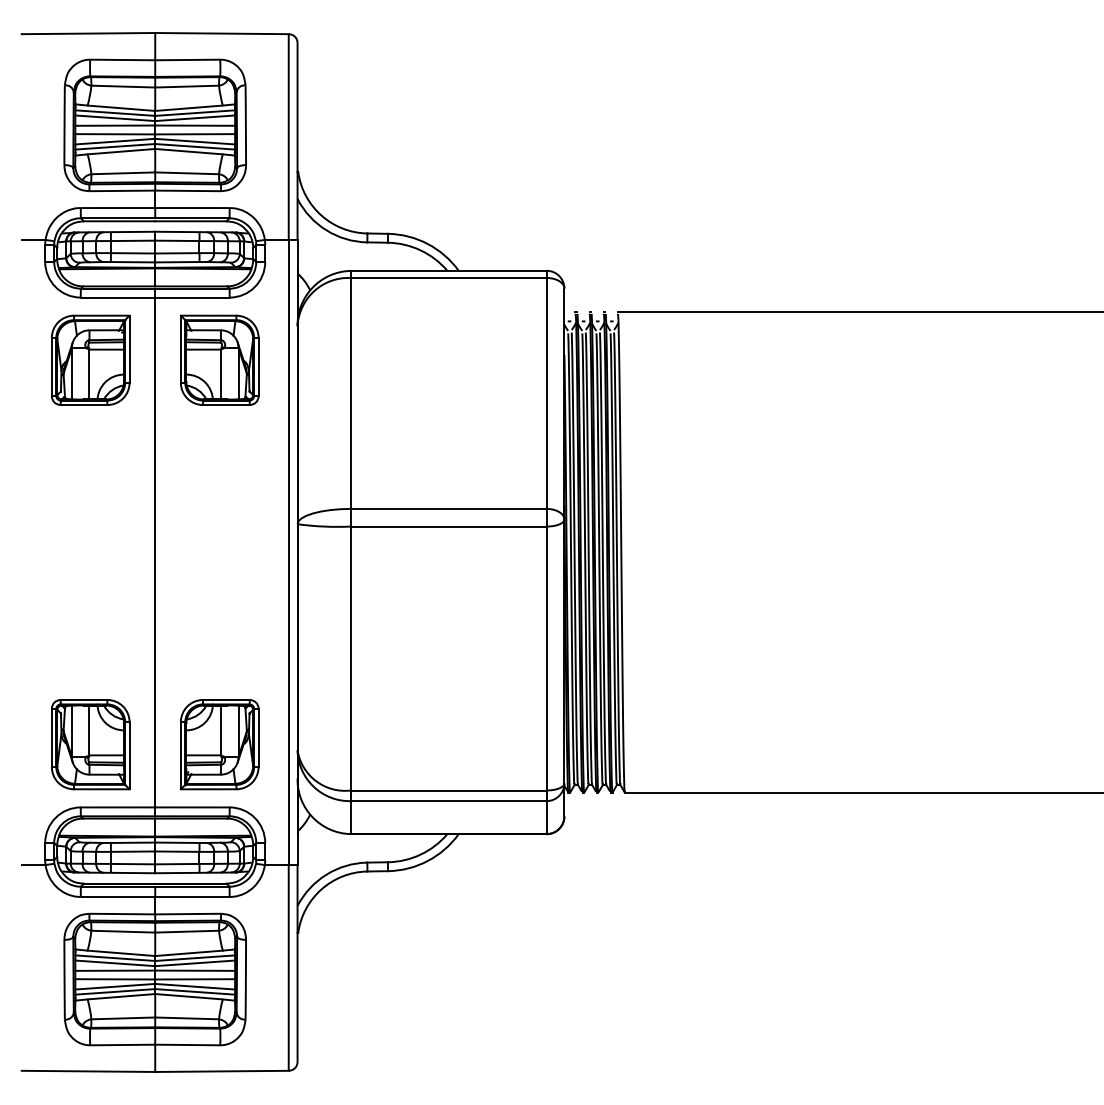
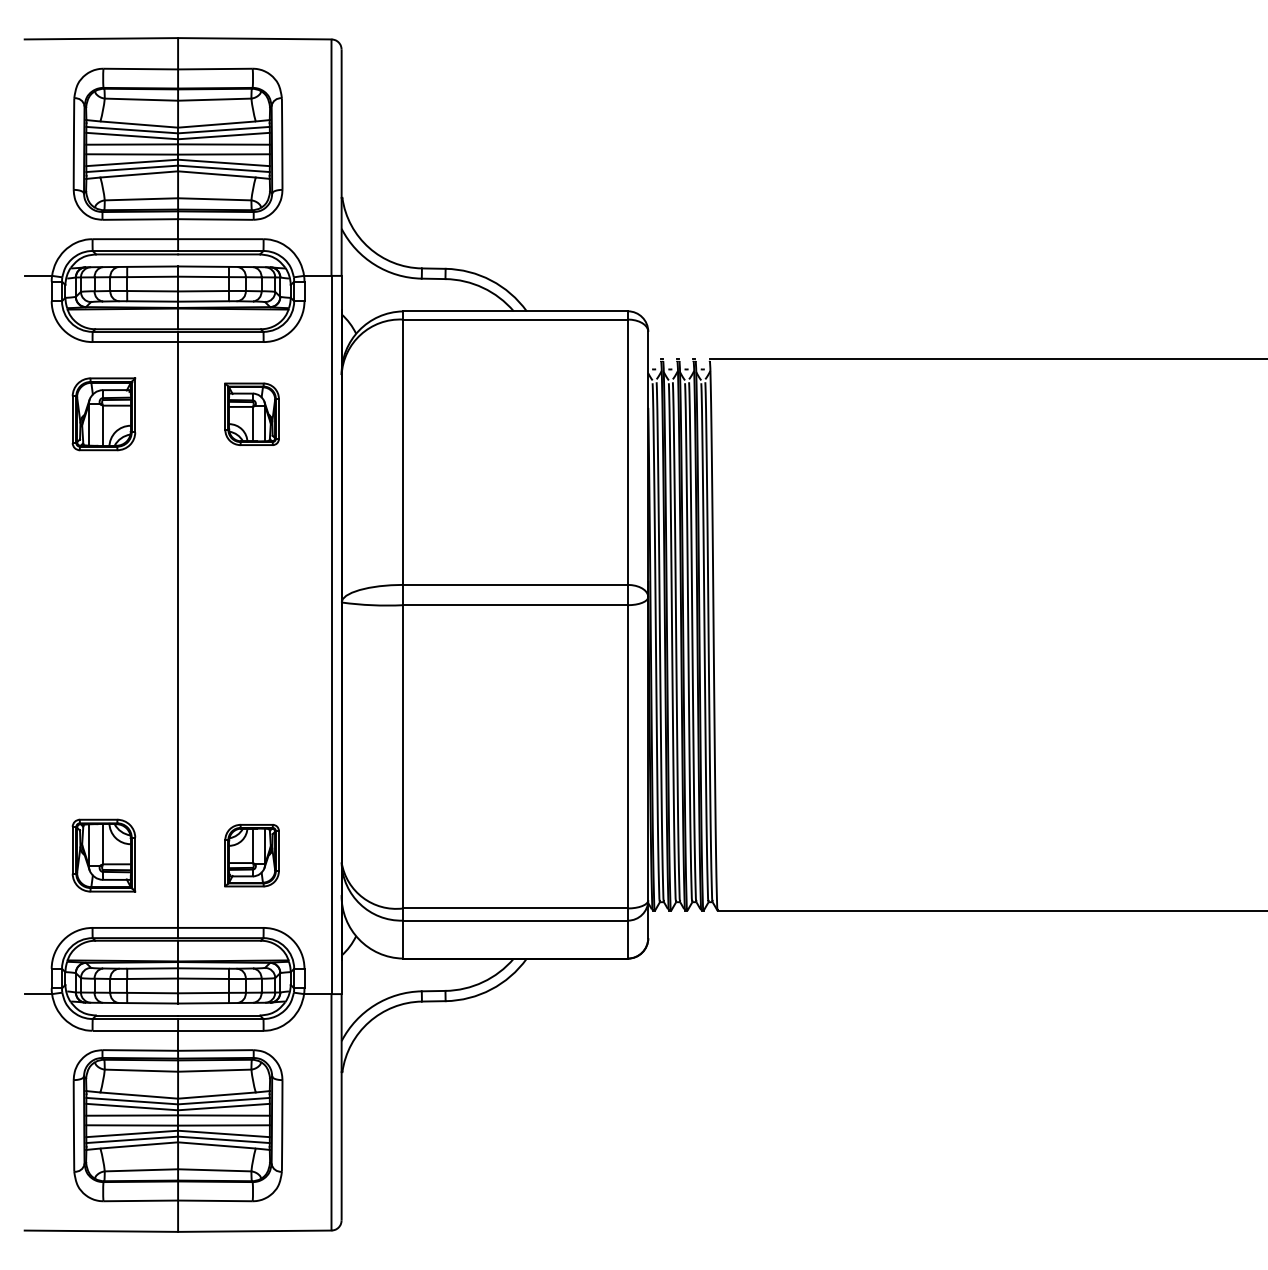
part: (90, 360) -> (103, 414), size x0.7
part: (219, 360) -> (251, 414), size x0.6
part: (90, 744) -> (103, 855), size x0.7
part: (219, 744) -> (251, 855), size x0.6

